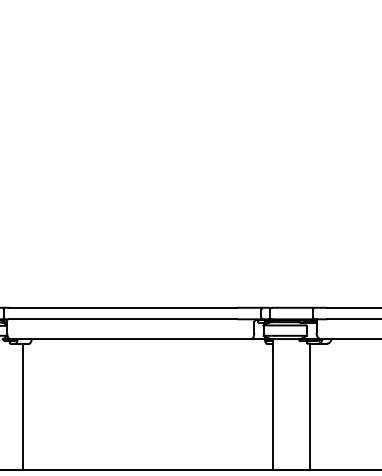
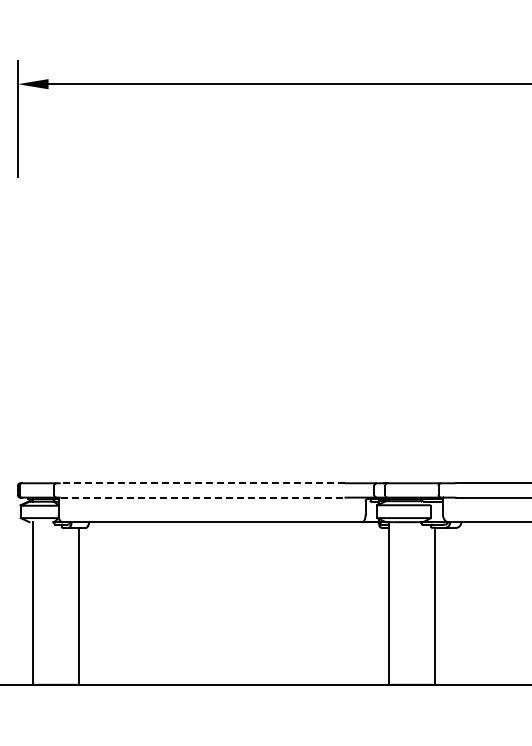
line: (123, 307) -> (202, 483), solid -> dashed
line: (123, 319) -> (202, 497), solid -> dashed

